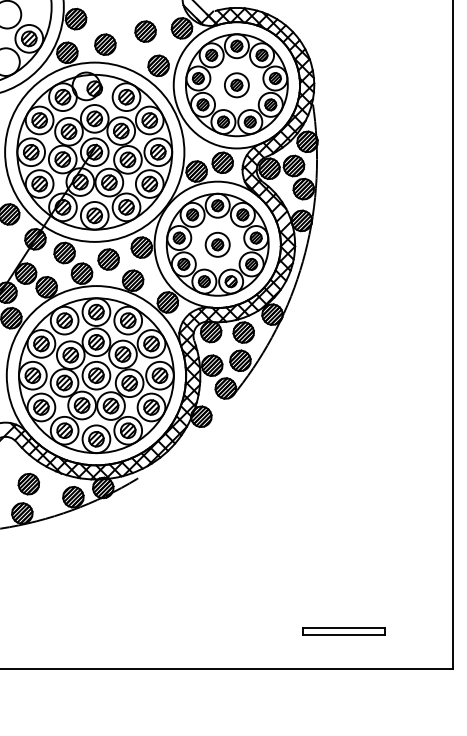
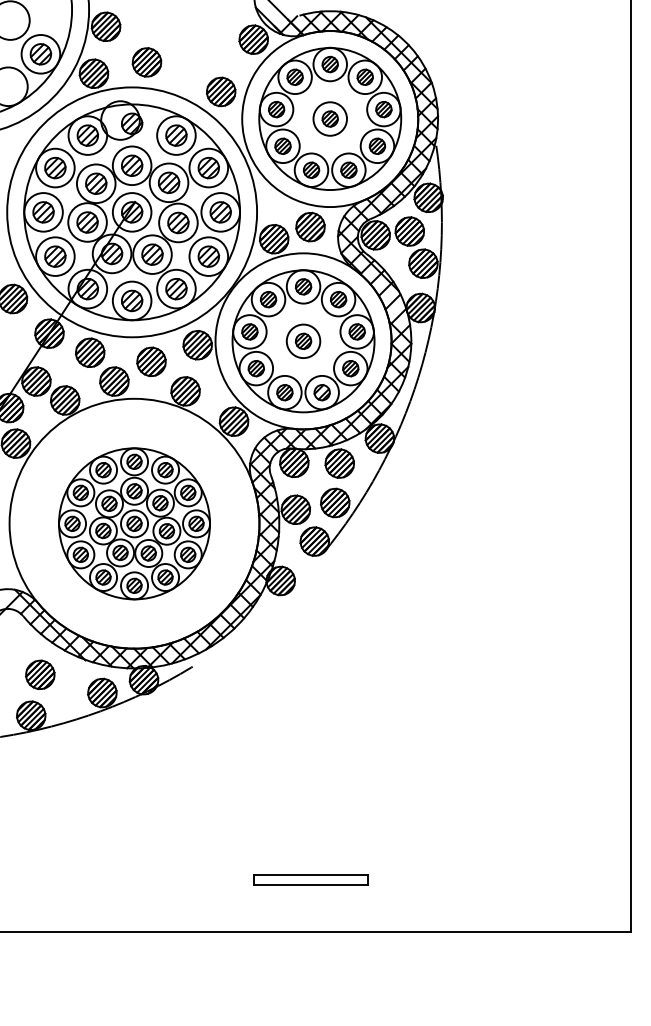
part: (145, 31) -> (202, 44), removed
part: (96, 375) -> (134, 523), size x0.7
part: (343, 631) -> (310, 880), moved

